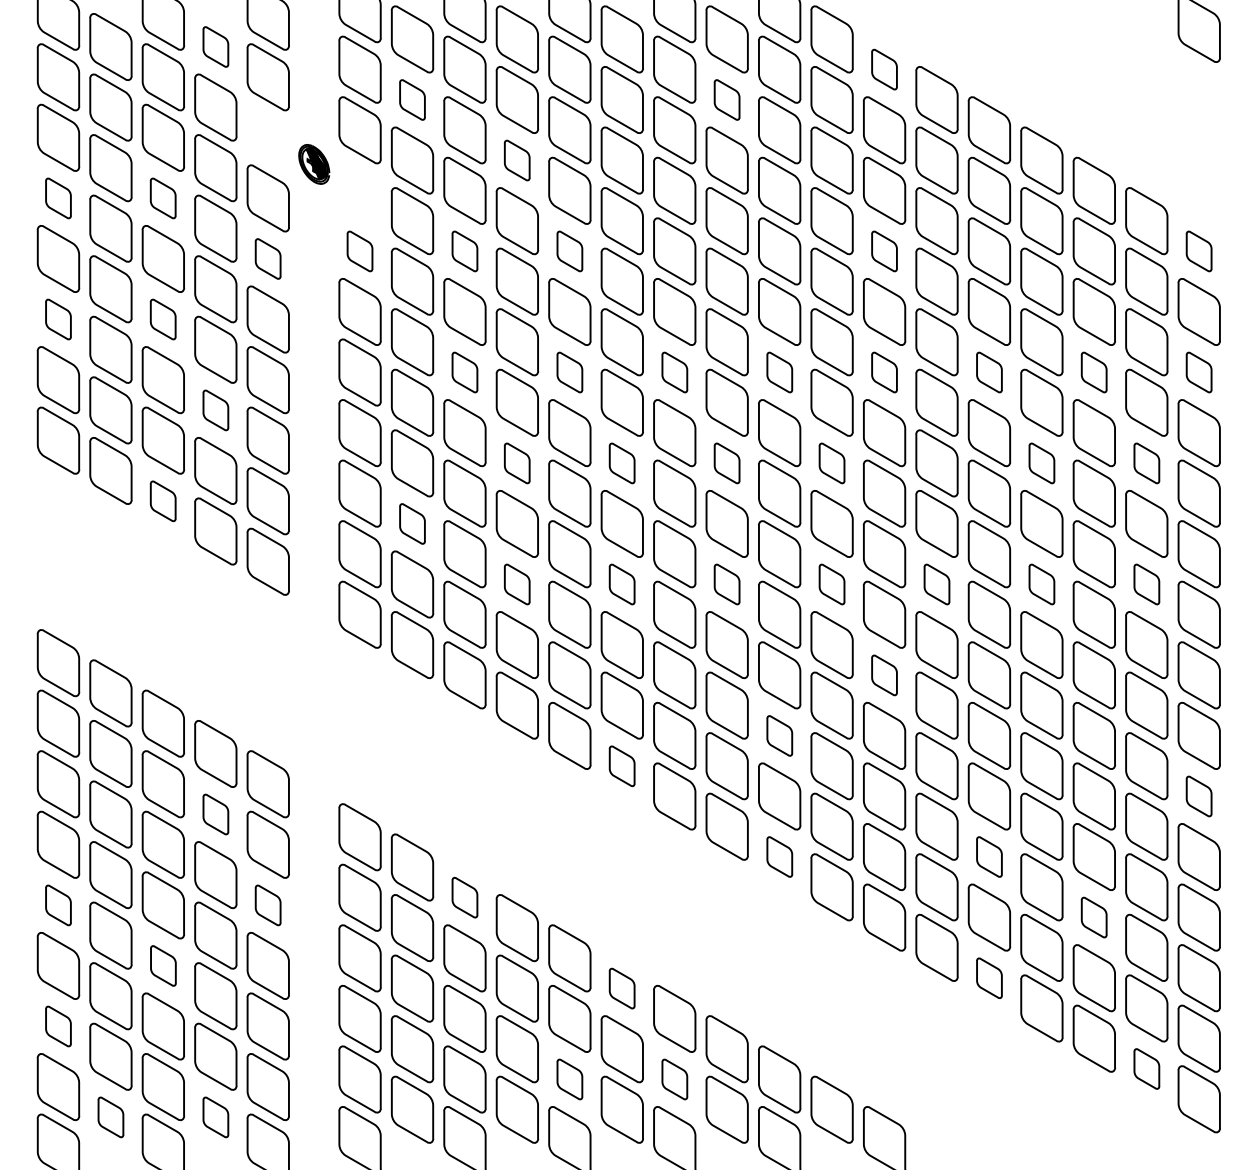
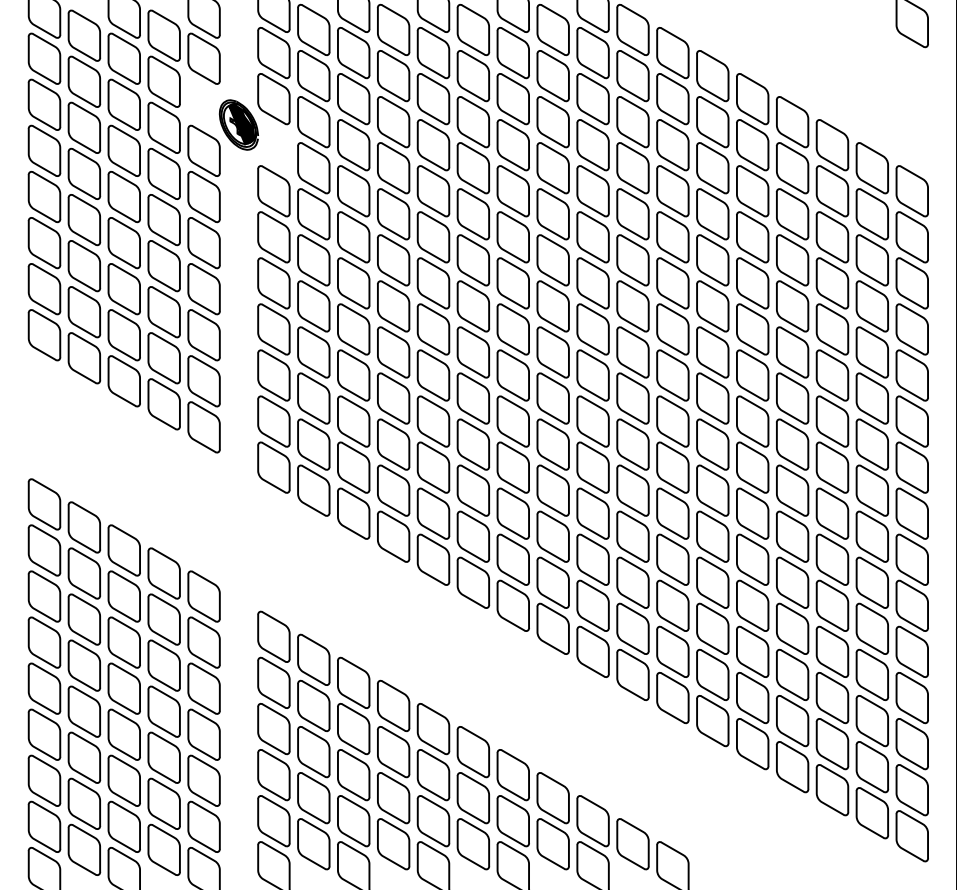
part: (215, 46) -> (163, 35), size x1.67
part: (884, 69) -> (672, 52), size x1.67
part: (412, 99) -> (313, 75), size x1.67
part: (726, 99) -> (552, 75), size x1.67
part: (516, 160) -> (392, 122), size x1.67
part: (314, 164) -> (239, 125), size x1.67
part: (58, 198) -> (44, 150), size x1.67
part: (162, 198) -> (123, 150), size x1.67
part: (359, 251) -> (273, 191), size x1.67
part: (464, 251) -> (353, 191), size x1.67
part: (569, 251) -> (433, 191), size x1.67
part: (884, 251) -> (672, 191), size x1.67
part: (1198, 251) -> (911, 191), size x1.67
part: (267, 258) -> (203, 196), size x1.67
part: (58, 319) -> (44, 243), size x1.67
part: (162, 319) -> (123, 243), size x1.67
part: (464, 372) -> (353, 283), size x1.67
part: (569, 372) -> (433, 283), size x1.67
part: (674, 372) -> (513, 283), size x1.67
part: (779, 372) -> (592, 283), size x1.67
part: (884, 372) -> (672, 283), size x1.67
part: (989, 372) -> (752, 283), size x1.67
part: (1093, 372) -> (831, 283), size x1.67
part: (1198, 372) -> (911, 283), size x1.67
part: (215, 410) -> (163, 312), size x1.67
part: (516, 463) -> (392, 352), size x1.67
part: (621, 463) -> (472, 352), size x1.67
part: (726, 463) -> (552, 352), size x1.67
part: (831, 463) -> (632, 352), size x1.67
part: (1041, 463) -> (792, 352), size x1.67
part: (1146, 463) -> (872, 352), size x1.67
part: (162, 501) -> (123, 381), size x1.67
part: (412, 523) -> (313, 398), size x1.67
part: (516, 584) -> (392, 444), size x1.67
part: (621, 584) -> (472, 444), size x1.67
part: (726, 584) -> (552, 444), size x1.67
part: (831, 584) -> (632, 444), size x1.67
part: (936, 584) -> (712, 444), size x1.67
part: (1041, 584) -> (792, 444), size x1.67
part: (1146, 584) -> (872, 444), size x1.67
part: (884, 675) -> (672, 513), size x1.67
part: (779, 735) -> (592, 559), size x1.67
part: (621, 766) -> (472, 583), size x1.67
part: (1198, 796) -> (911, 605), size x1.67
part: (215, 814) -> (163, 619), size x1.67
part: (779, 856) -> (592, 651), size x1.67
part: (989, 856) -> (752, 651), size x1.67
part: (464, 897) -> (353, 682), size x1.67
part: (58, 905) -> (44, 688), size x1.67
part: (267, 905) -> (203, 688), size x1.67
part: (1093, 917) -> (831, 697), size x1.67
part: (163, 965) -> (124, 734), size x1.67
part: (989, 978) -> (752, 744), size x1.67
part: (621, 988) -> (472, 751), size x1.67
part: (58, 1026) -> (44, 780), size x1.67
part: (1146, 1068) -> (872, 812), size x1.67
part: (569, 1079) -> (433, 821), size x1.67
part: (674, 1079) -> (513, 821), size x1.67
part: (110, 1117) -> (84, 850), size x1.67
part: (215, 1117) -> (163, 850), size x1.67

